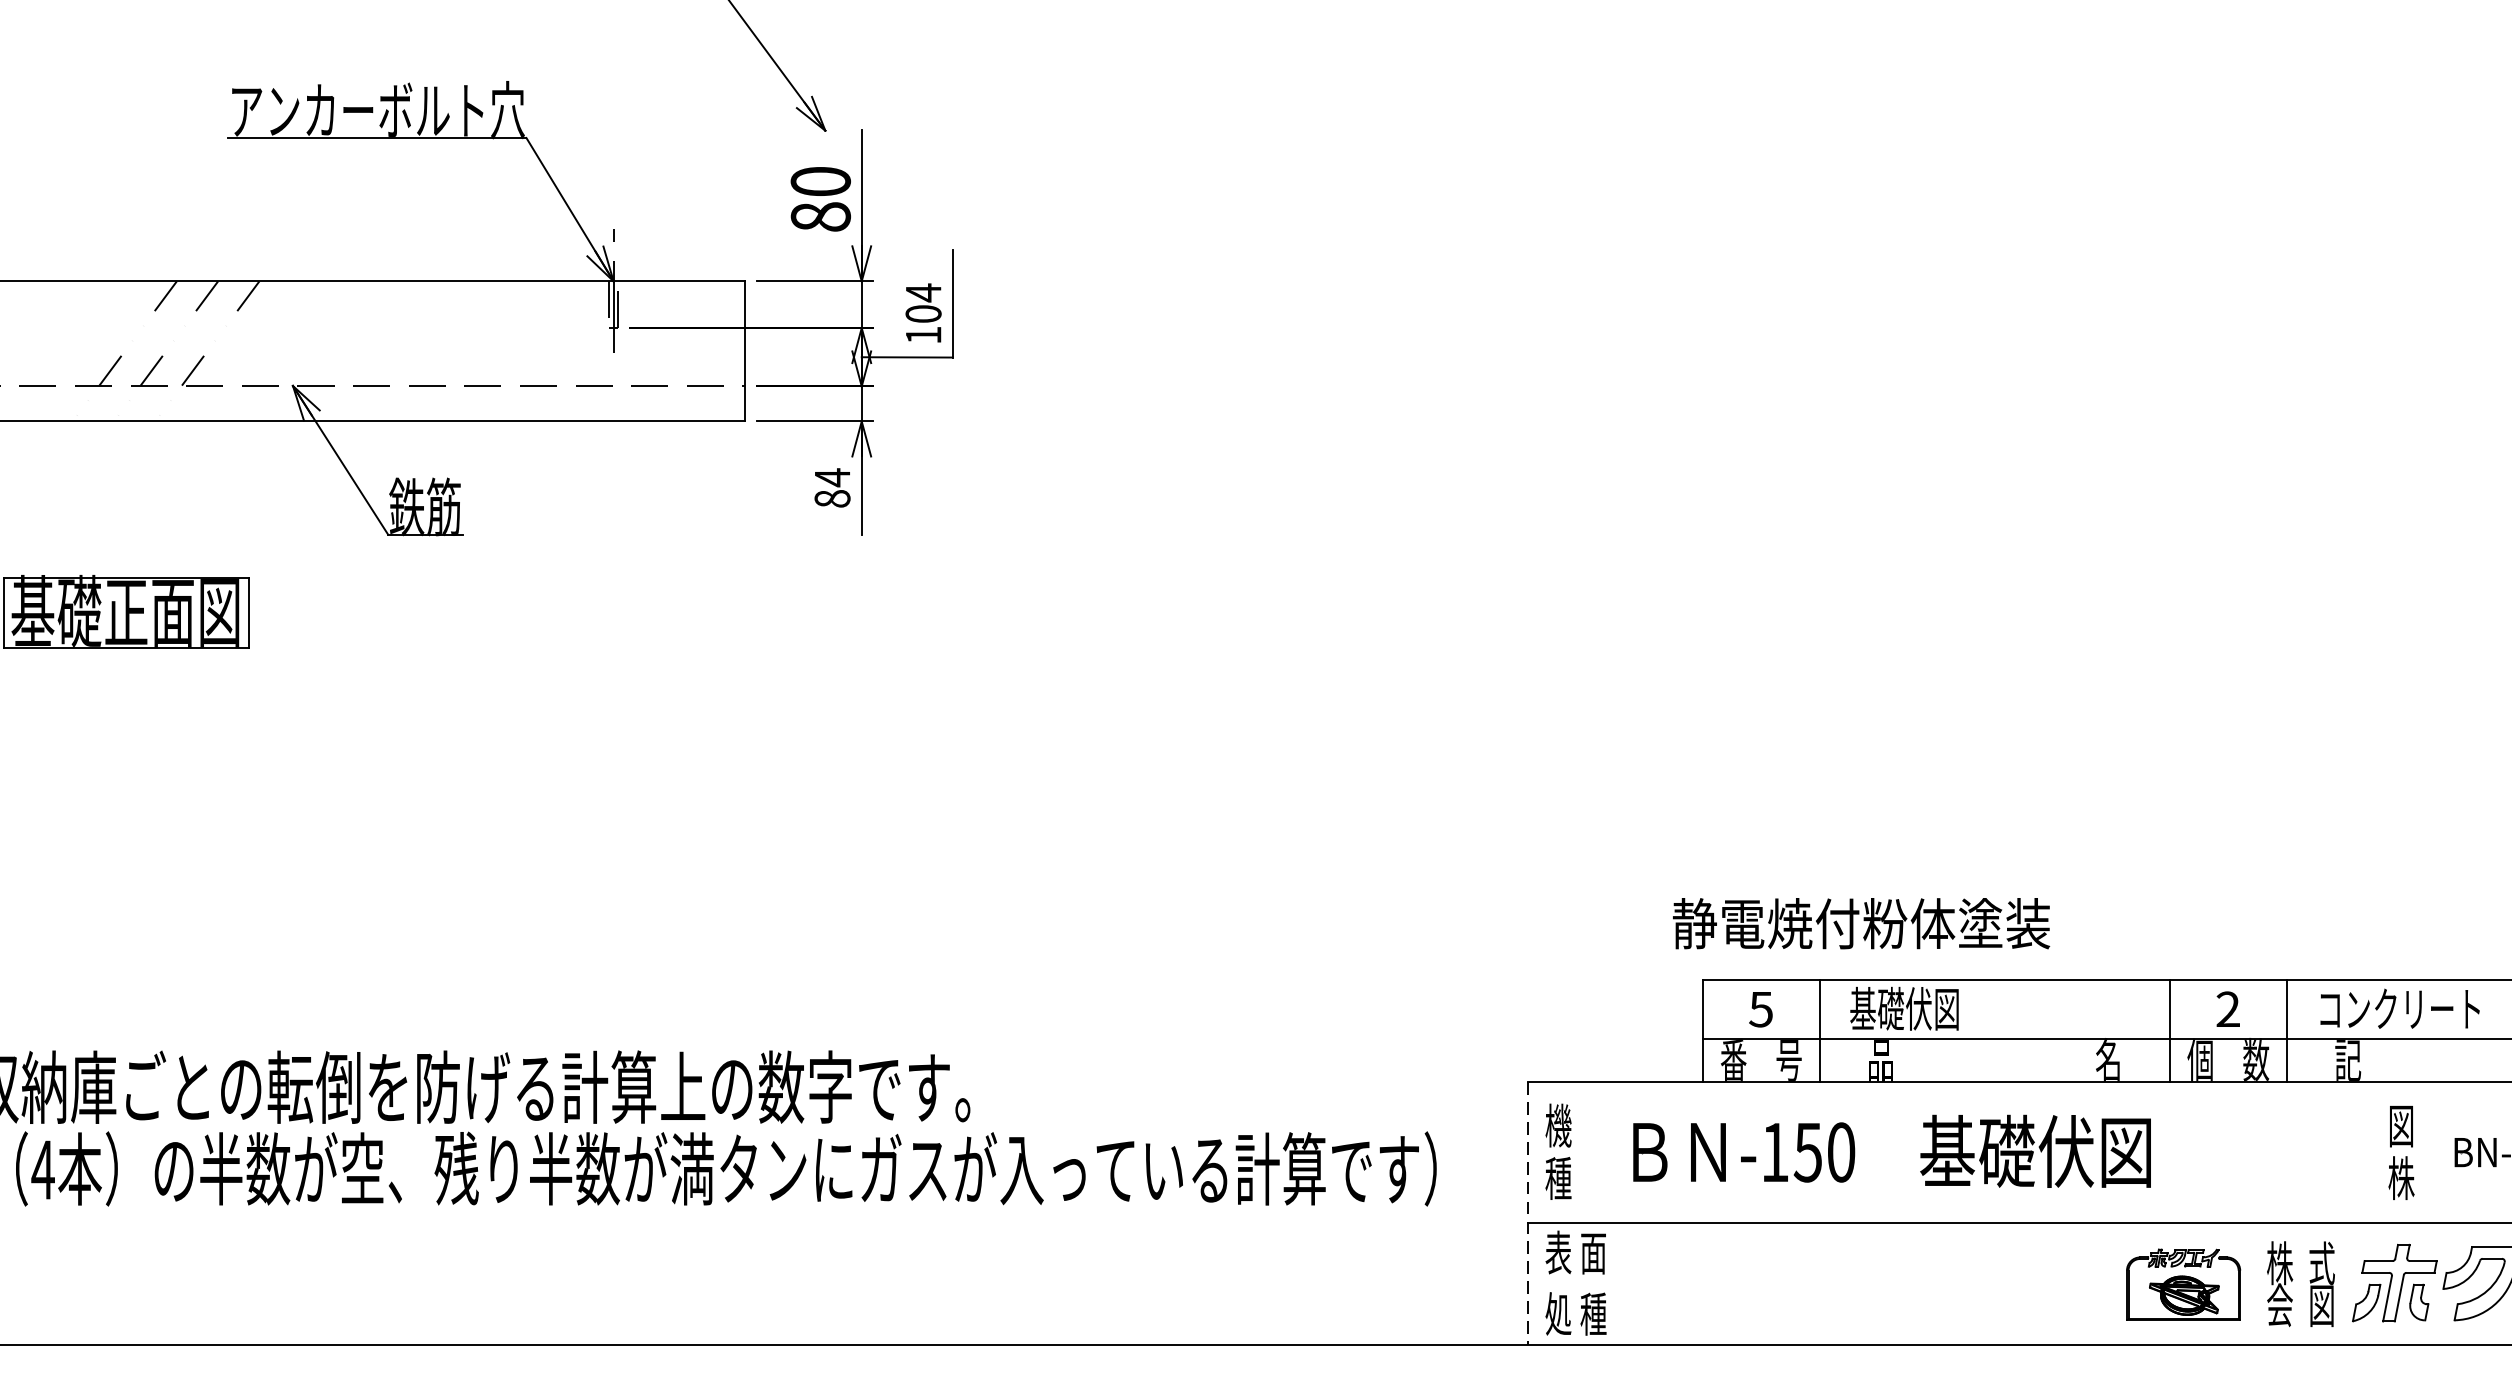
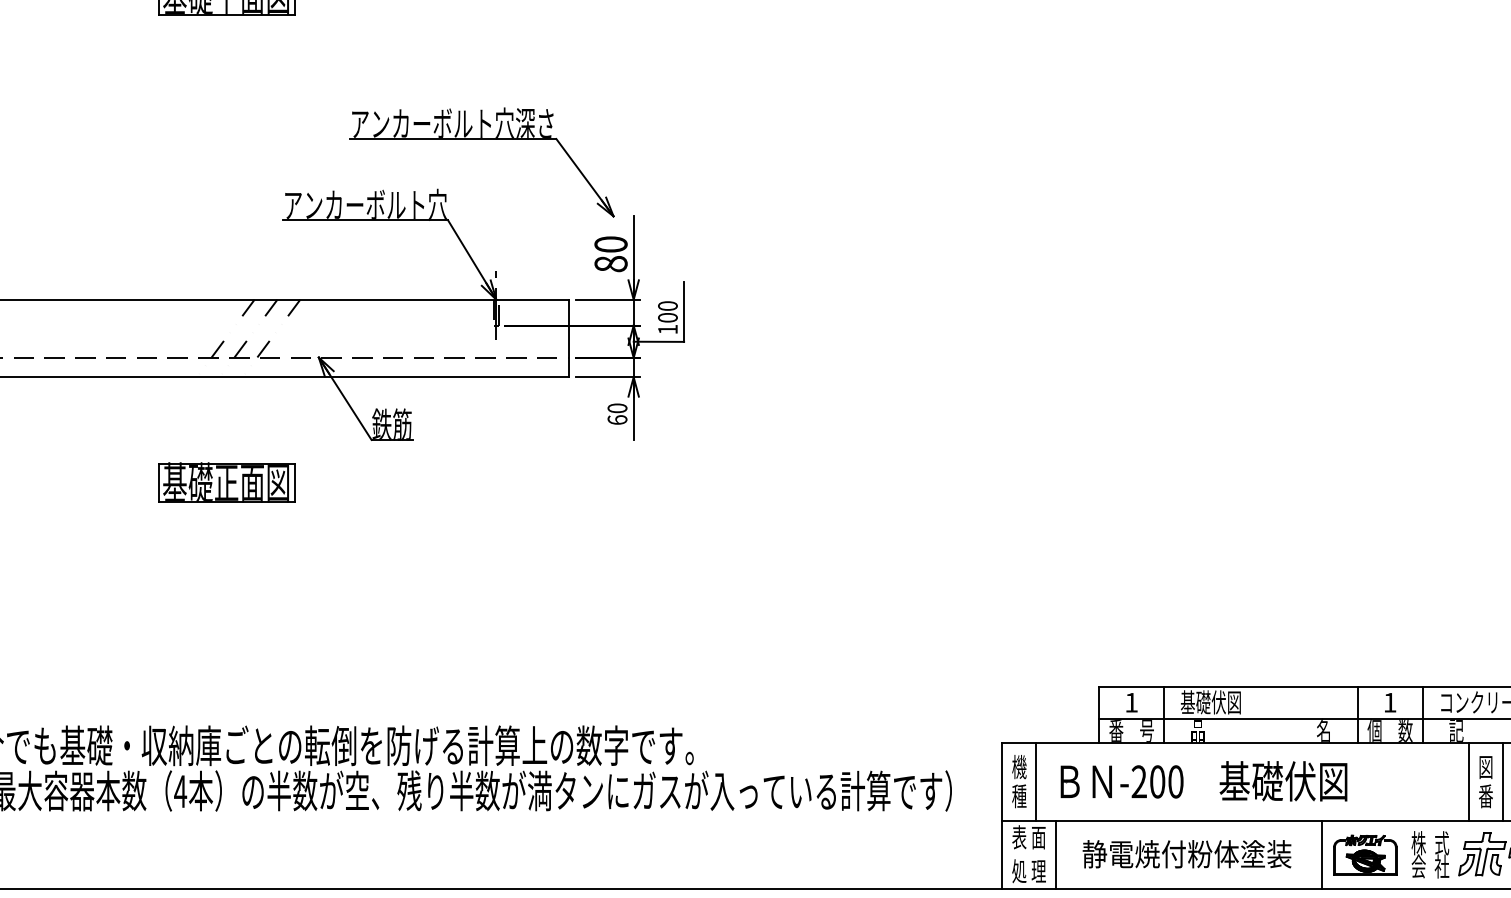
text: (922, 291) -> (667, 305), 104 -> 100
text: (832, 486) -> (617, 413), 84 -> 60
text: (1860, 924) -> (1186, 854), moved
text: (1761, 1009) -> (1131, 702), 5 -> 1
text: (2227, 1009) -> (1389, 702), 2 -> 1
line: (1589, 1151) -> (1036, 781), added
text: (1791, 1151) -> (1148, 781), -150 -> -200
line: (2371, 1151) -> (1469, 781), added
line: (2431, 1151) -> (1502, 781), added
text: (2400, 1178) -> (1485, 796), 株 -> 番
line: (1528, 1213) -> (1002, 815), dashed -> solid
line: (1623, 1283) -> (1055, 854), added
line: (2106, 1283) -> (1322, 854), added
text: (2321, 1305) -> (1441, 866), 図 -> 社
text: (1593, 1314) -> (1038, 871), 種 -> 理

